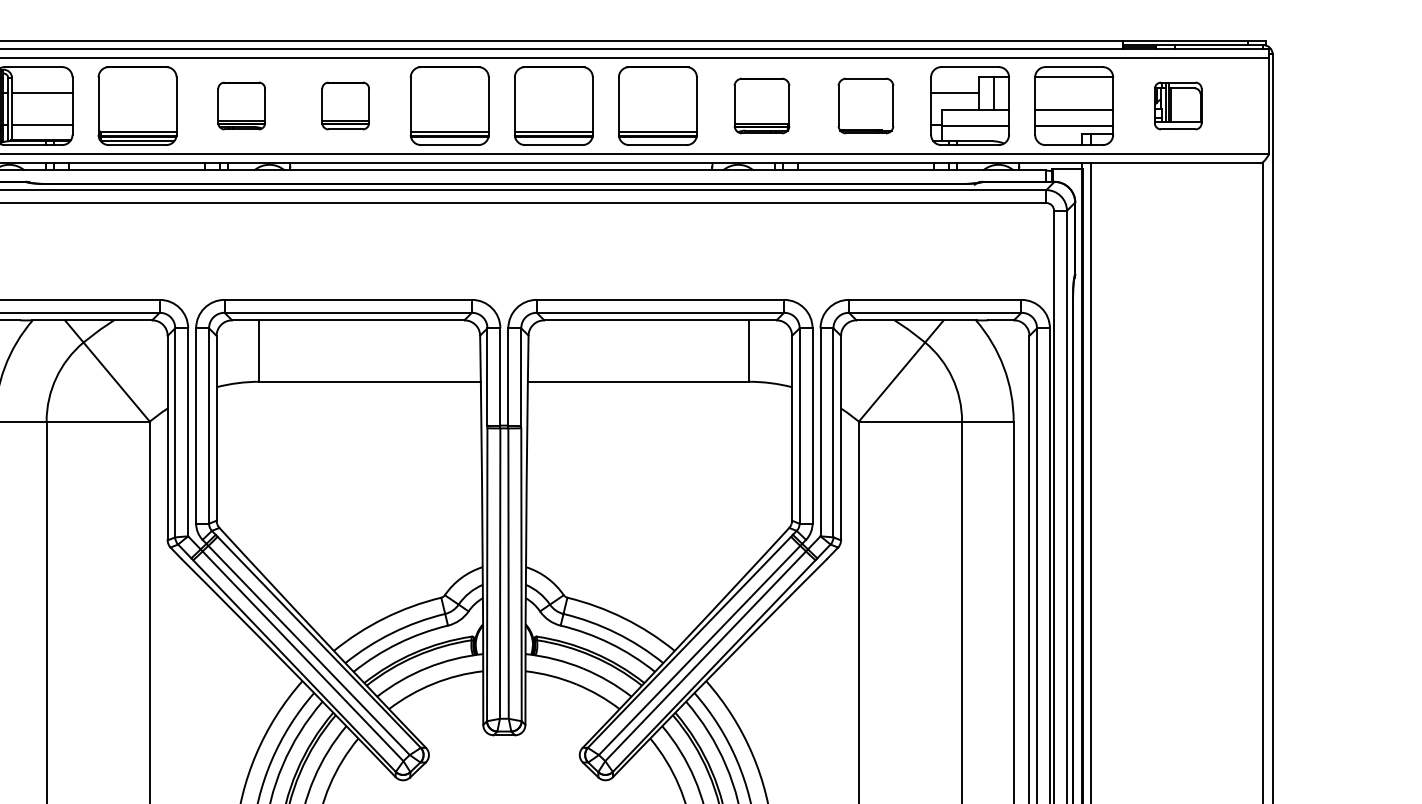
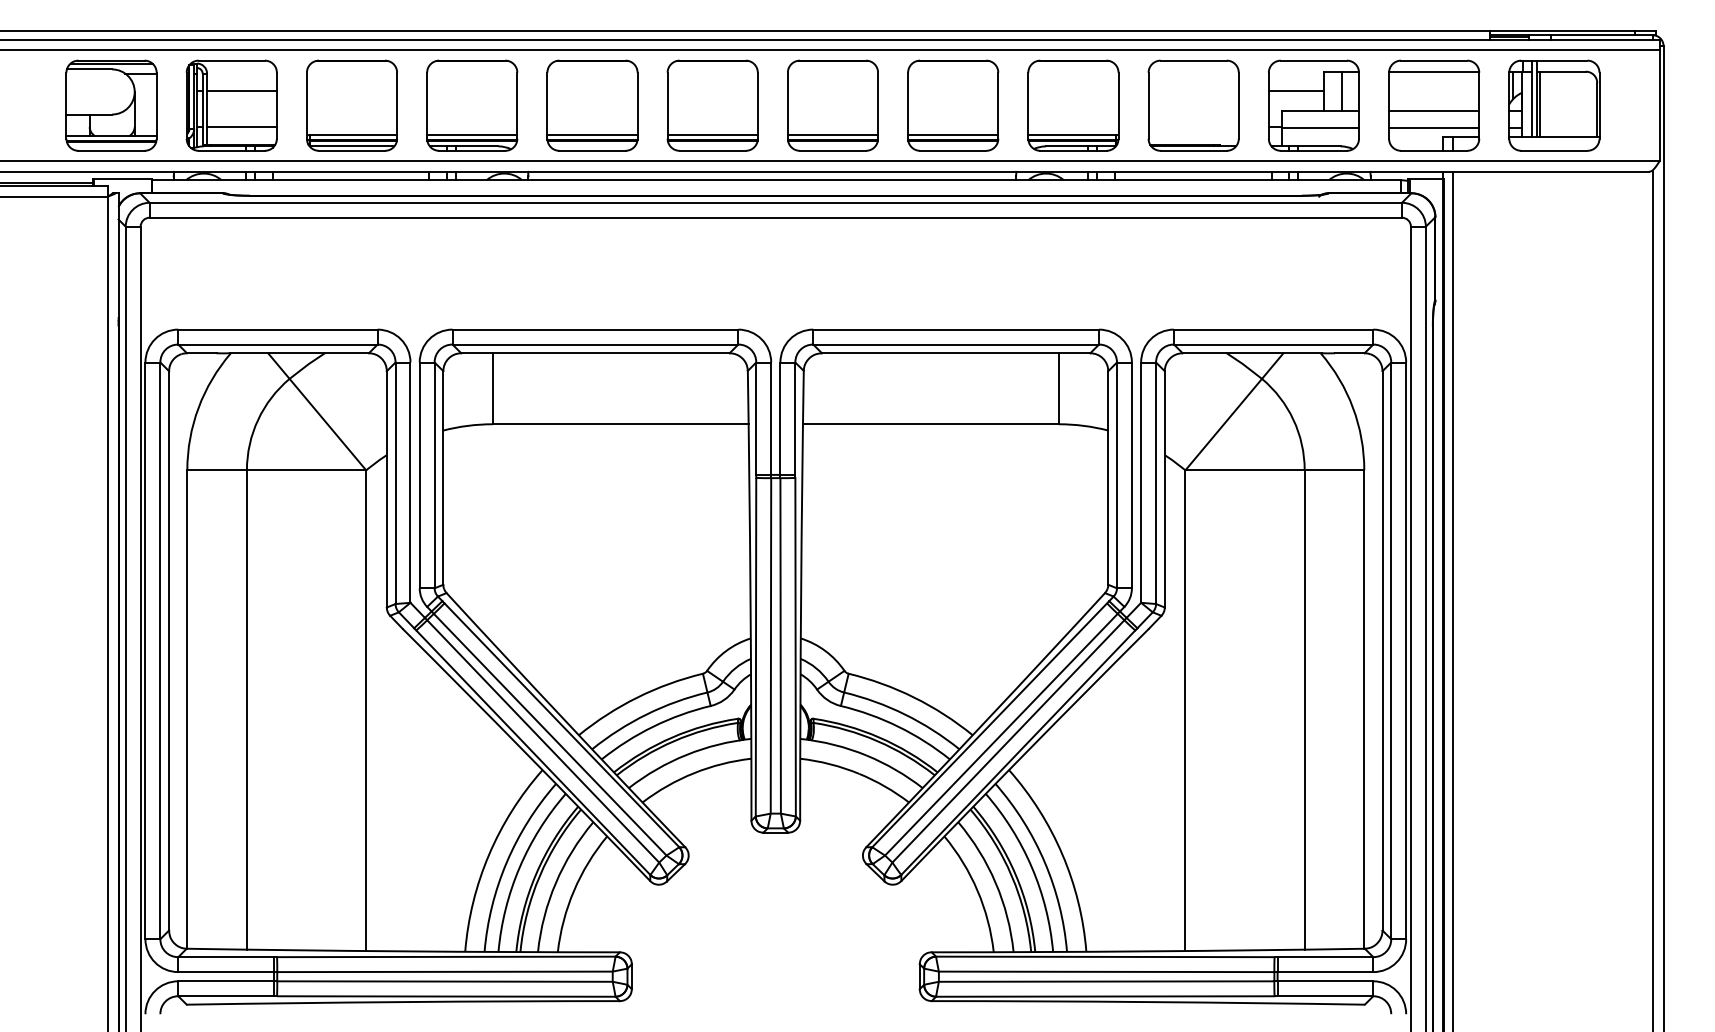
part: (241, 105) -> (472, 105), size x1.67
part: (345, 105) -> (592, 105), size x1.67
part: (762, 105) -> (1073, 105), size x1.43
part: (865, 105) -> (1193, 105), size x1.43
part: (1178, 105) -> (1554, 105), size x1.67

